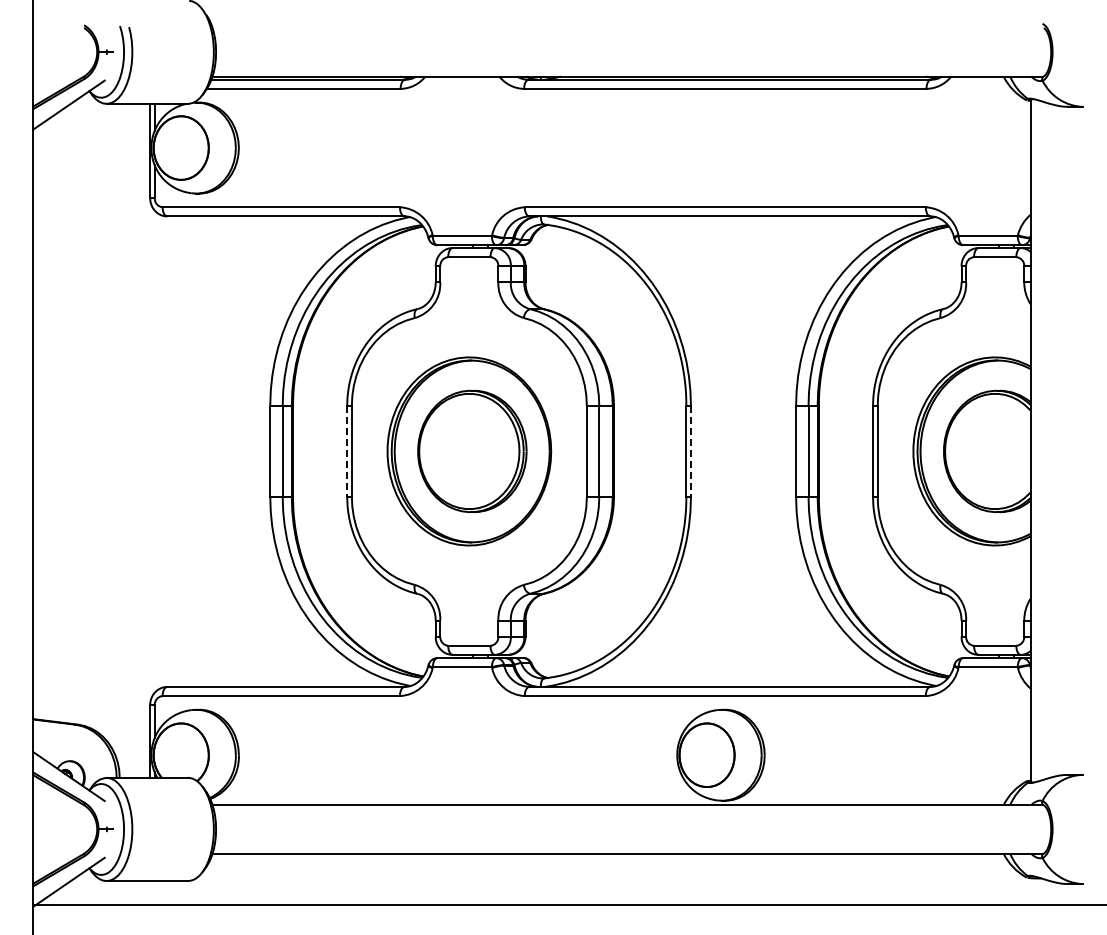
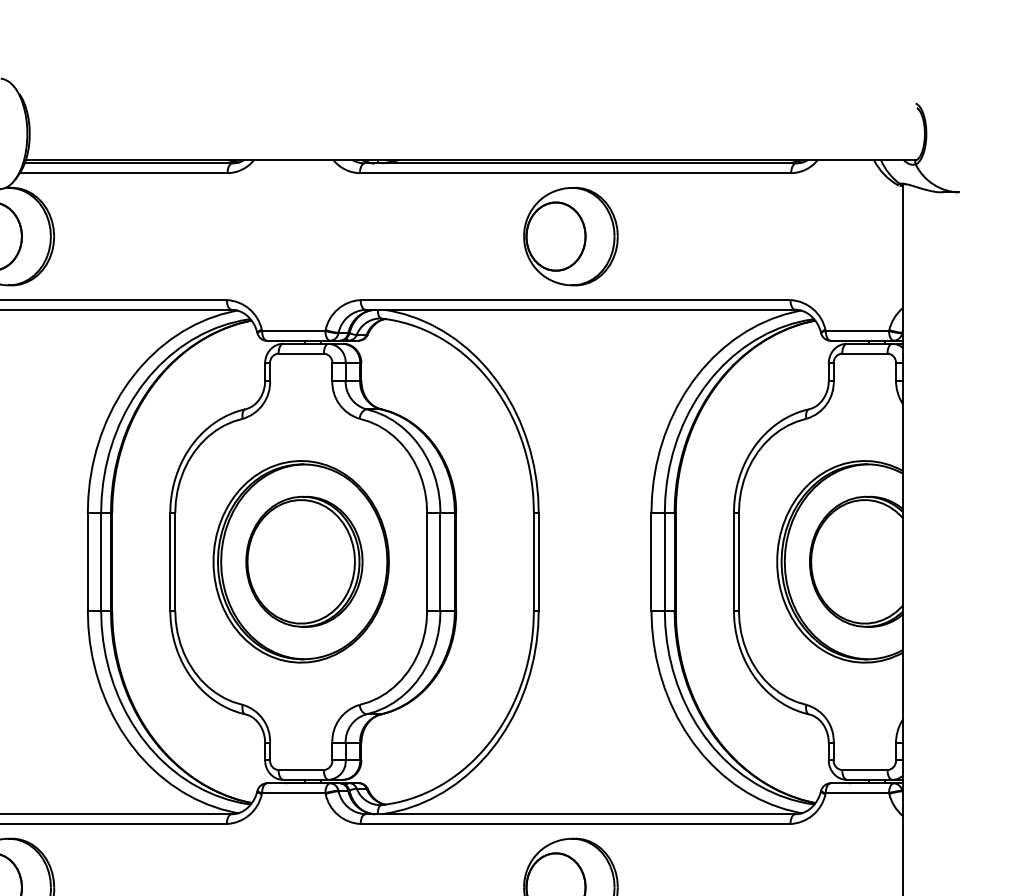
part: (720, 147) -> (570, 235), added
line: (347, 451) -> (170, 561), dashed -> solid
line: (690, 451) -> (538, 561), dashed -> solid

